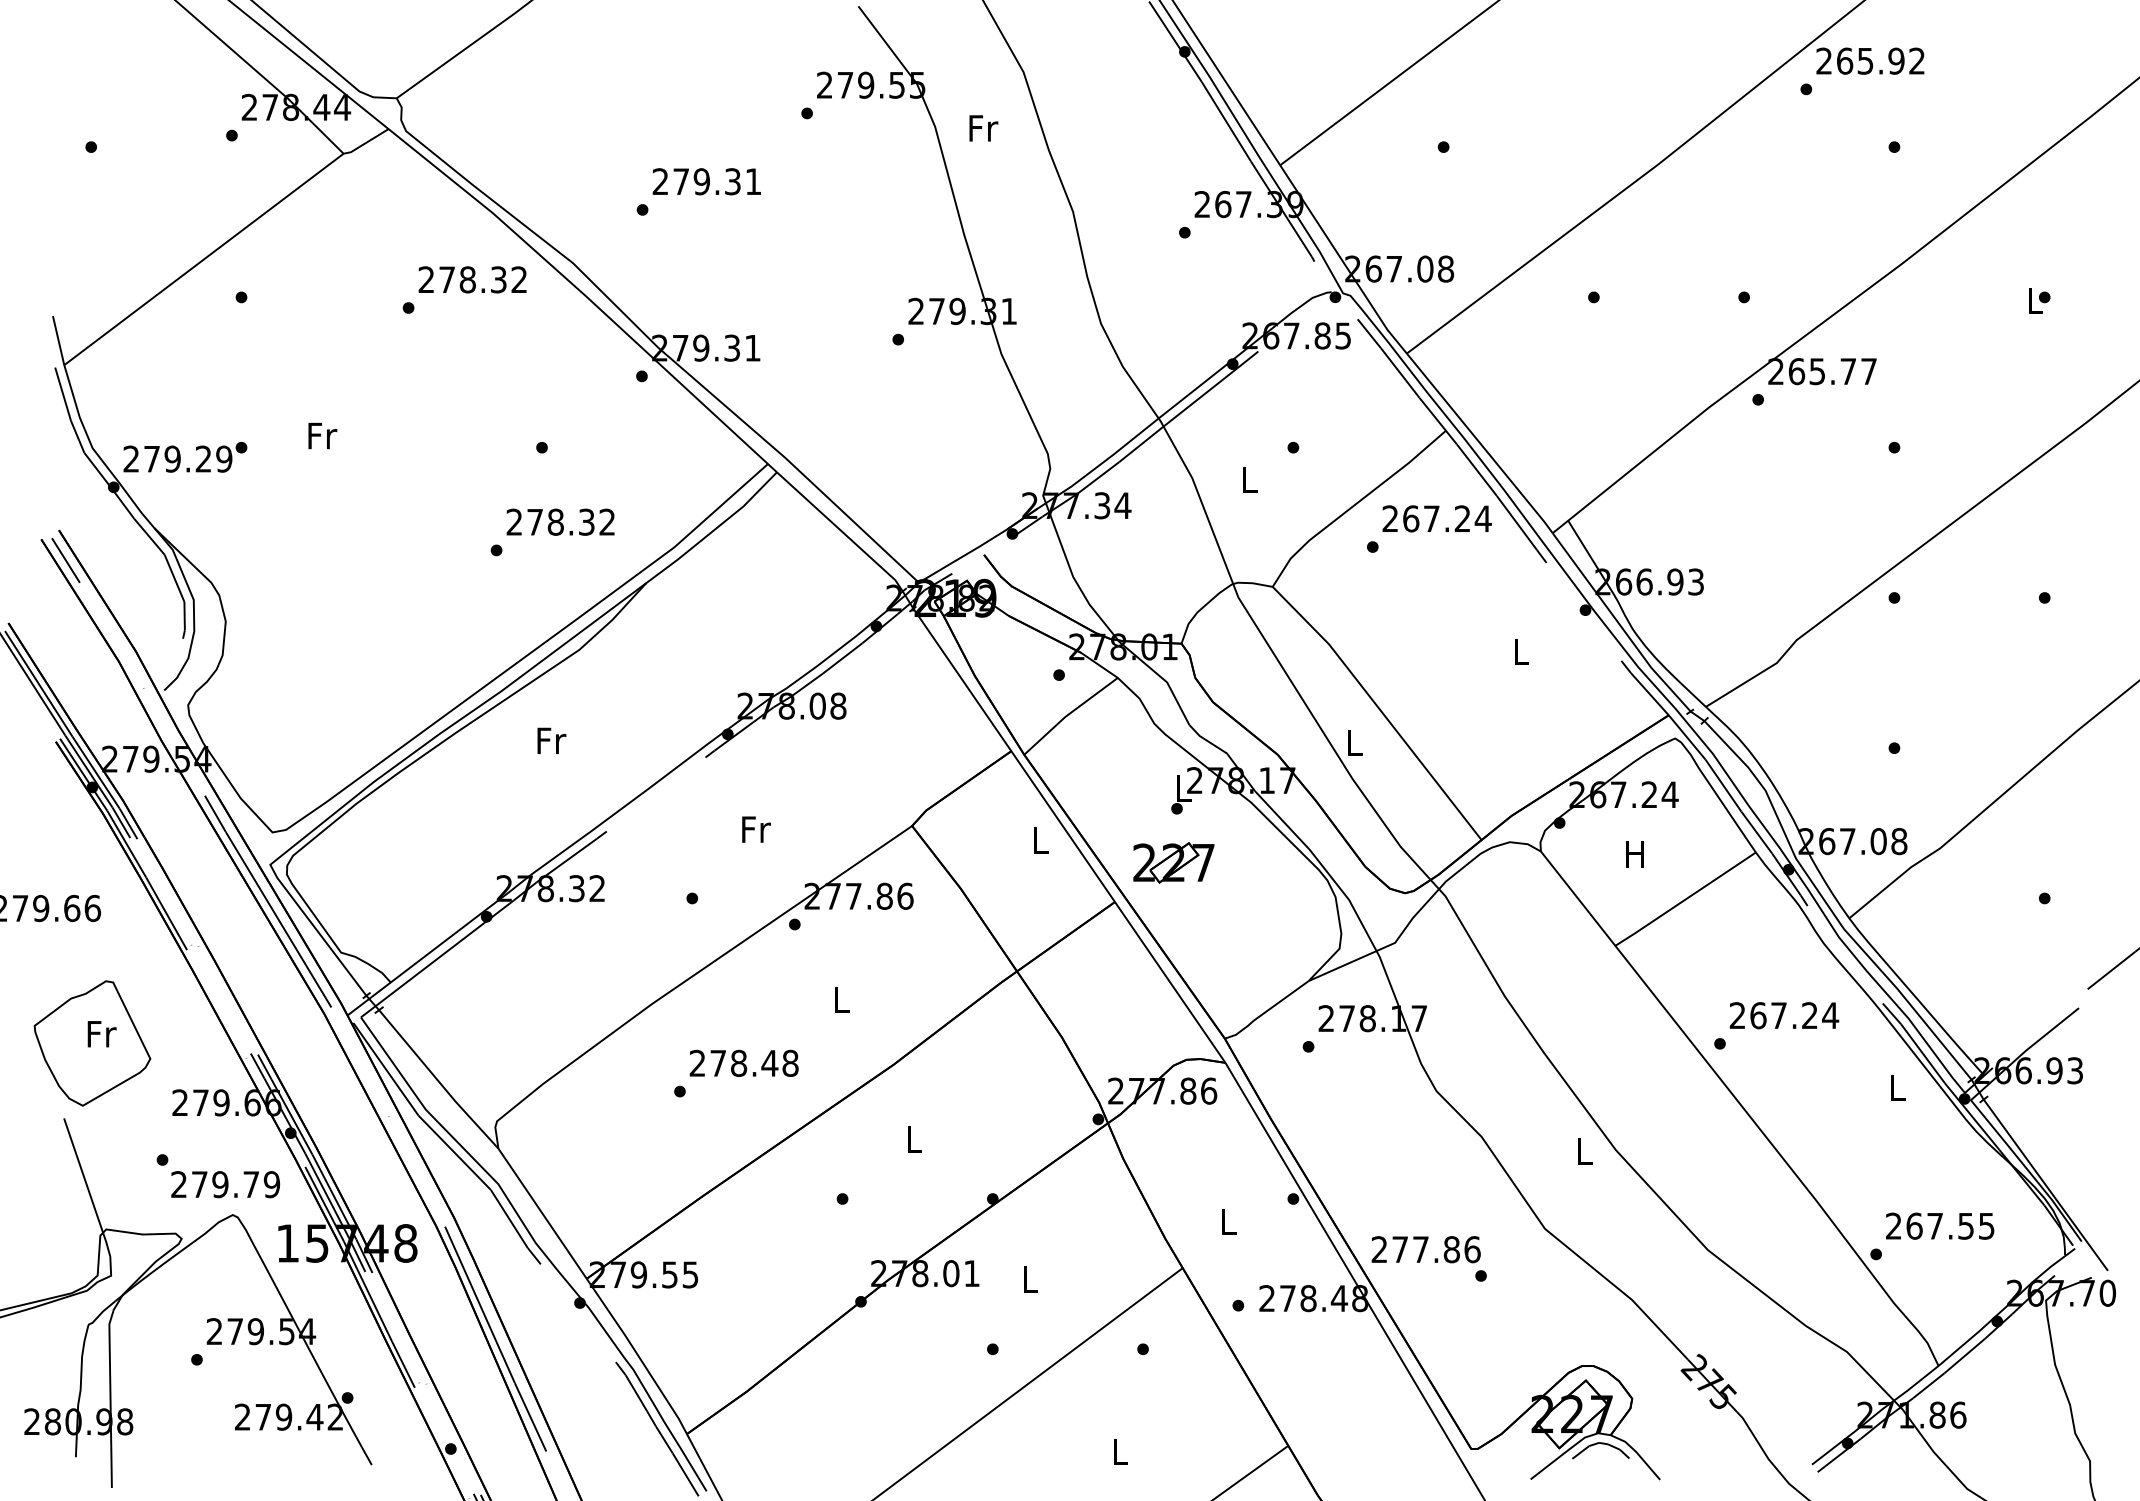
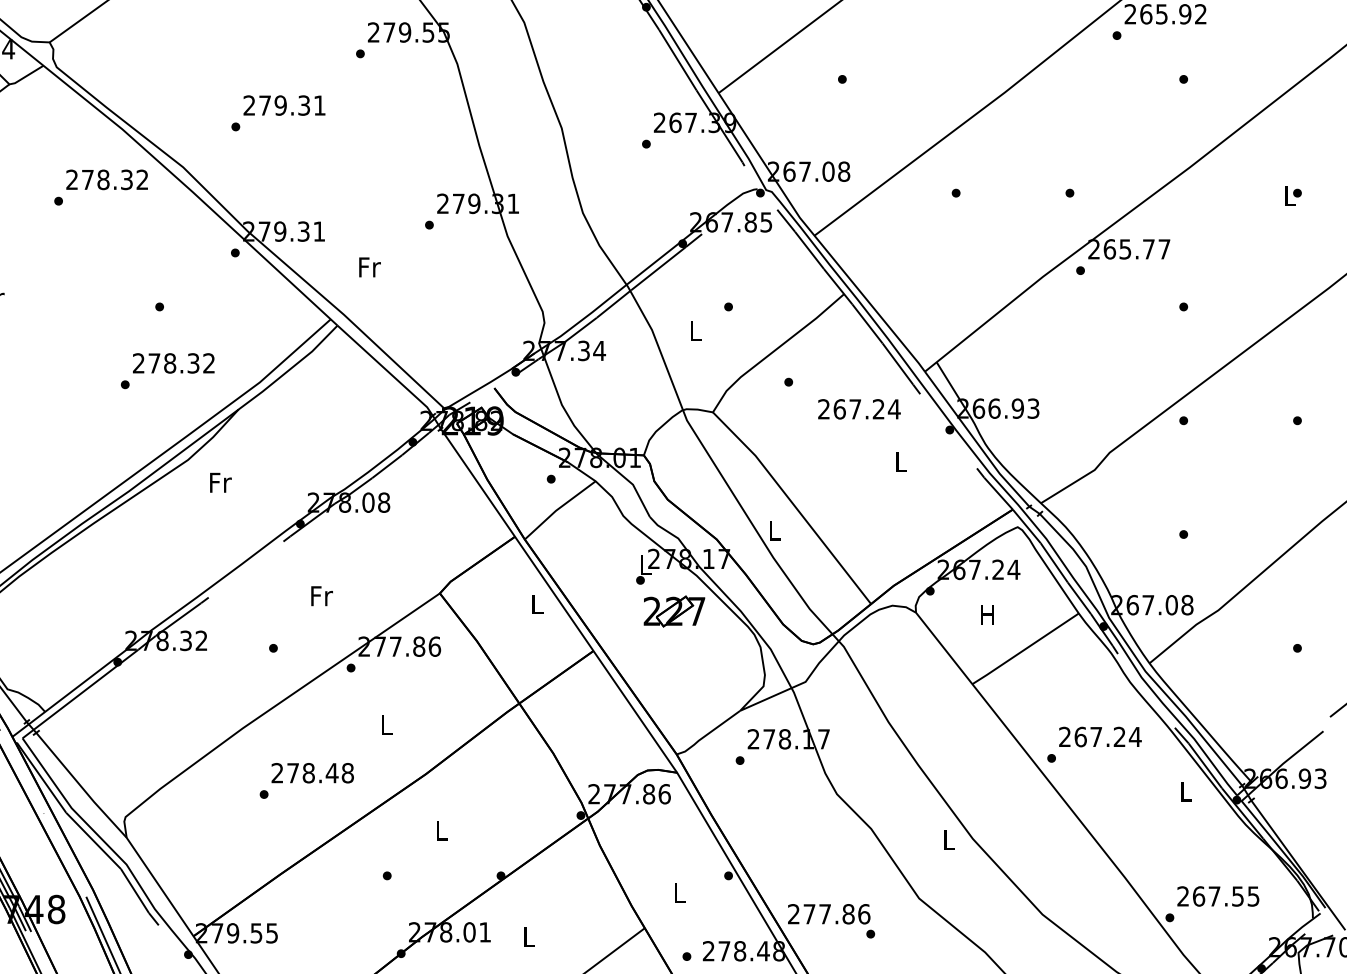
text: (983, 128) -> (369, 267), moved
text: (1436, 518) -> (858, 409), moved
text: (551, 740) -> (220, 482), moved
part: (1173, 862) -> (674, 611), moved

